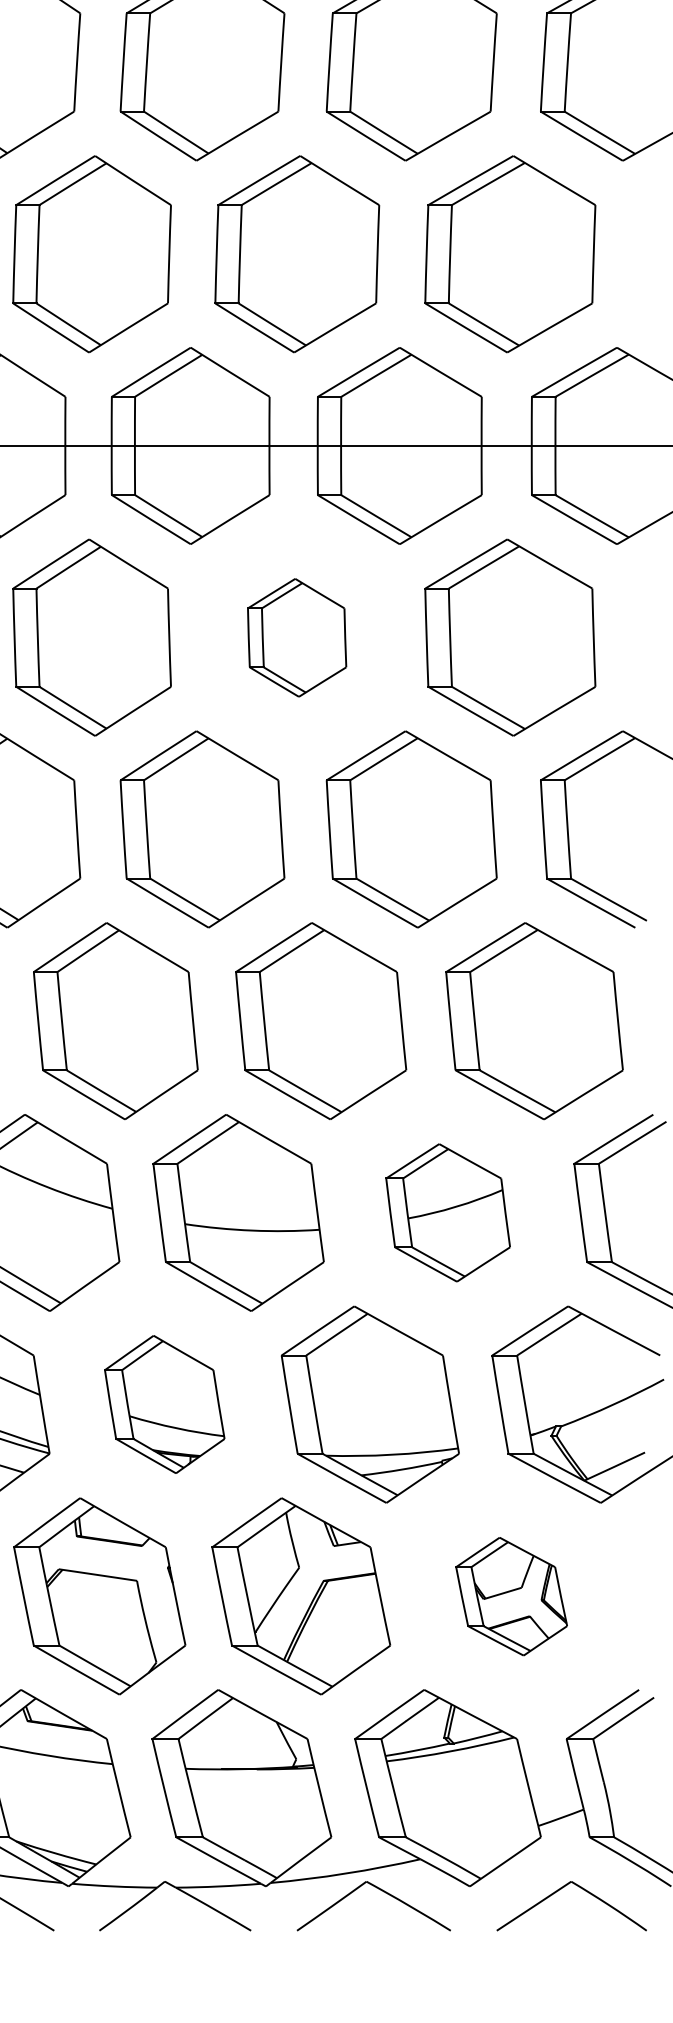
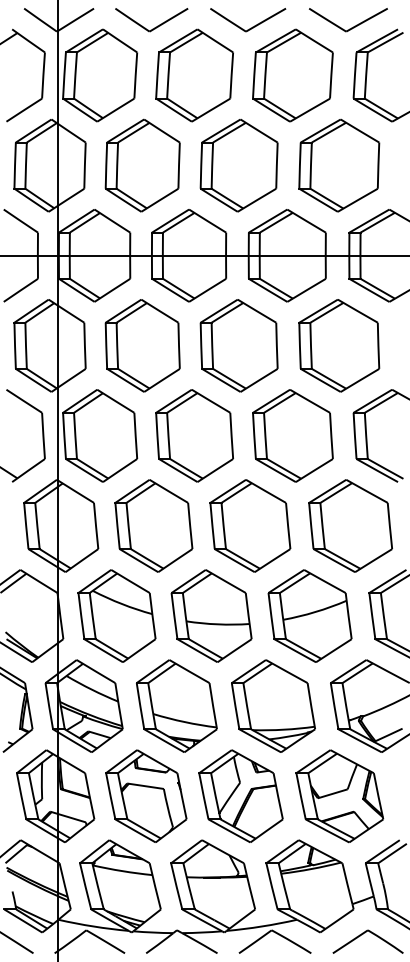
part: (295, 637) -> (238, 345), size x1.67
part: (446, 1211) -> (309, 615), size x1.43
part: (163, 1403) -> (176, 705), size x1.43
part: (510, 1596) -> (339, 796), size x1.67

